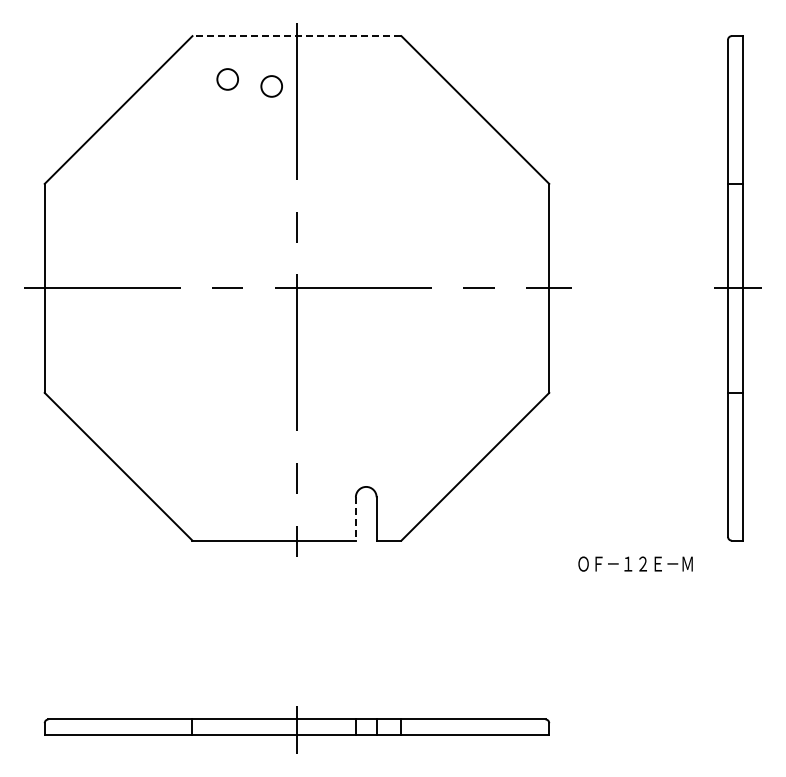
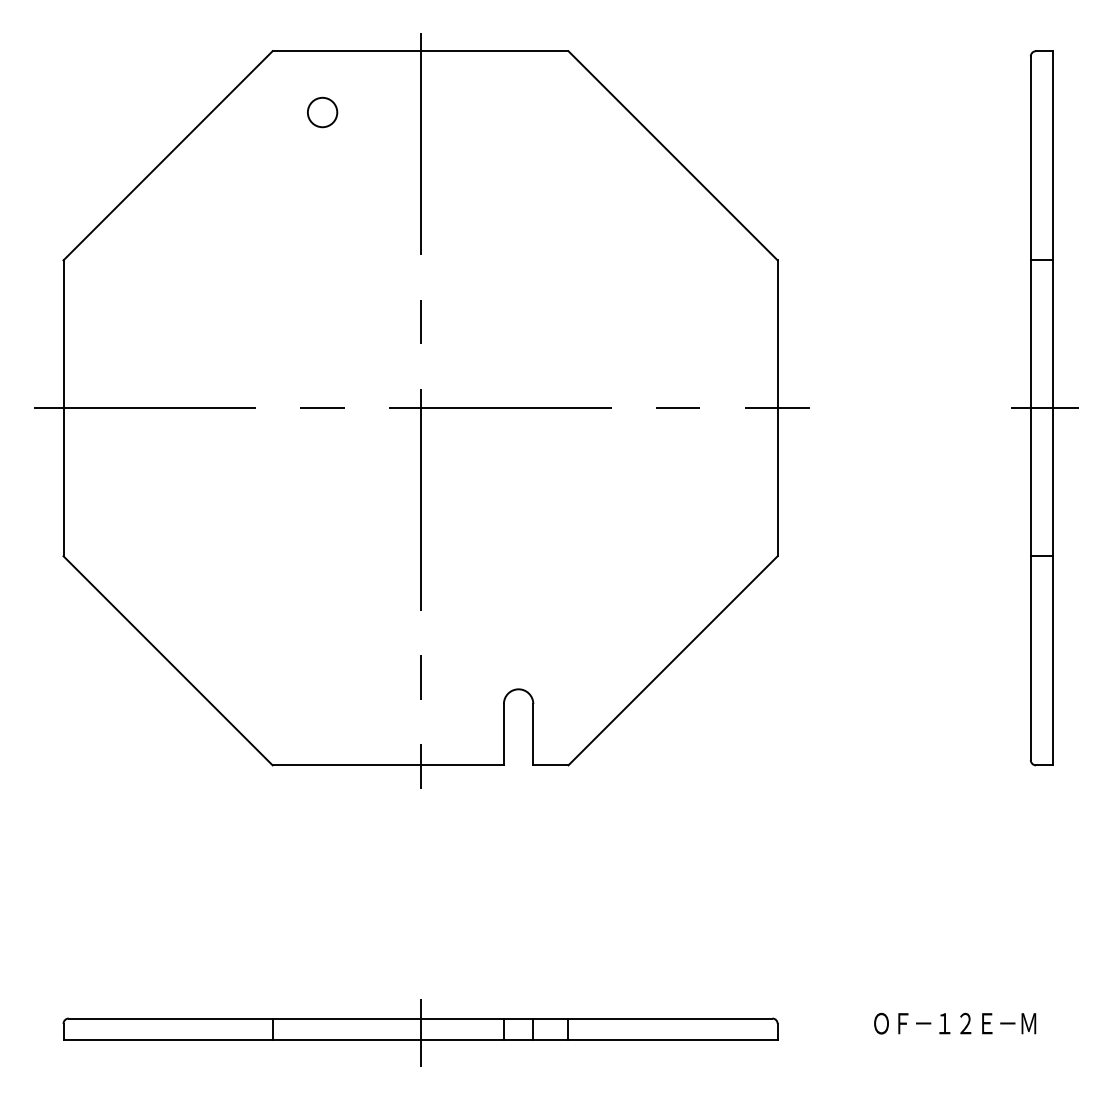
line: (296, 36) -> (419, 51), dashed -> solid
circle: (271, 86) -> (384, 122), removed
line: (355, 518) -> (503, 734), dashed -> solid
text: (635, 563) -> (954, 1022), moved

